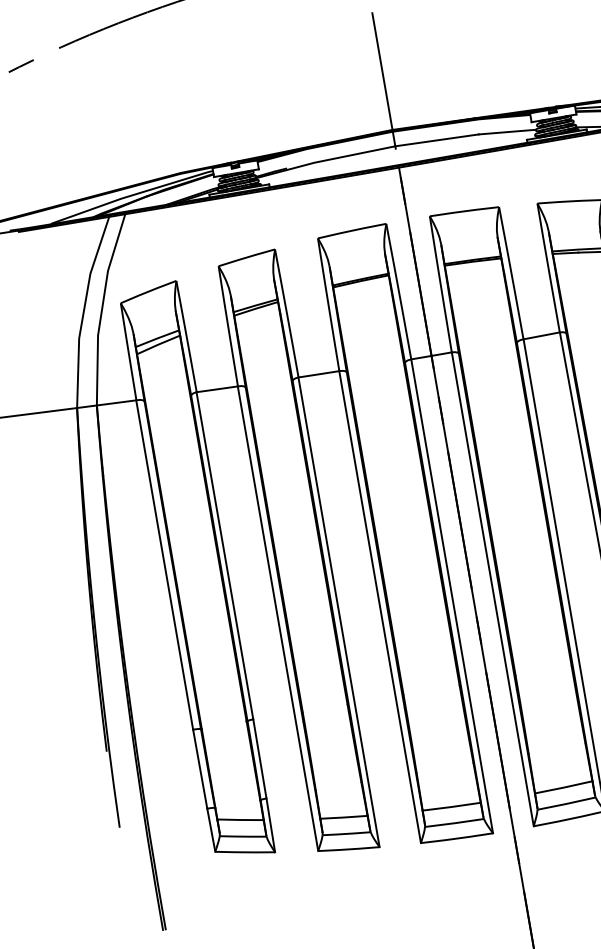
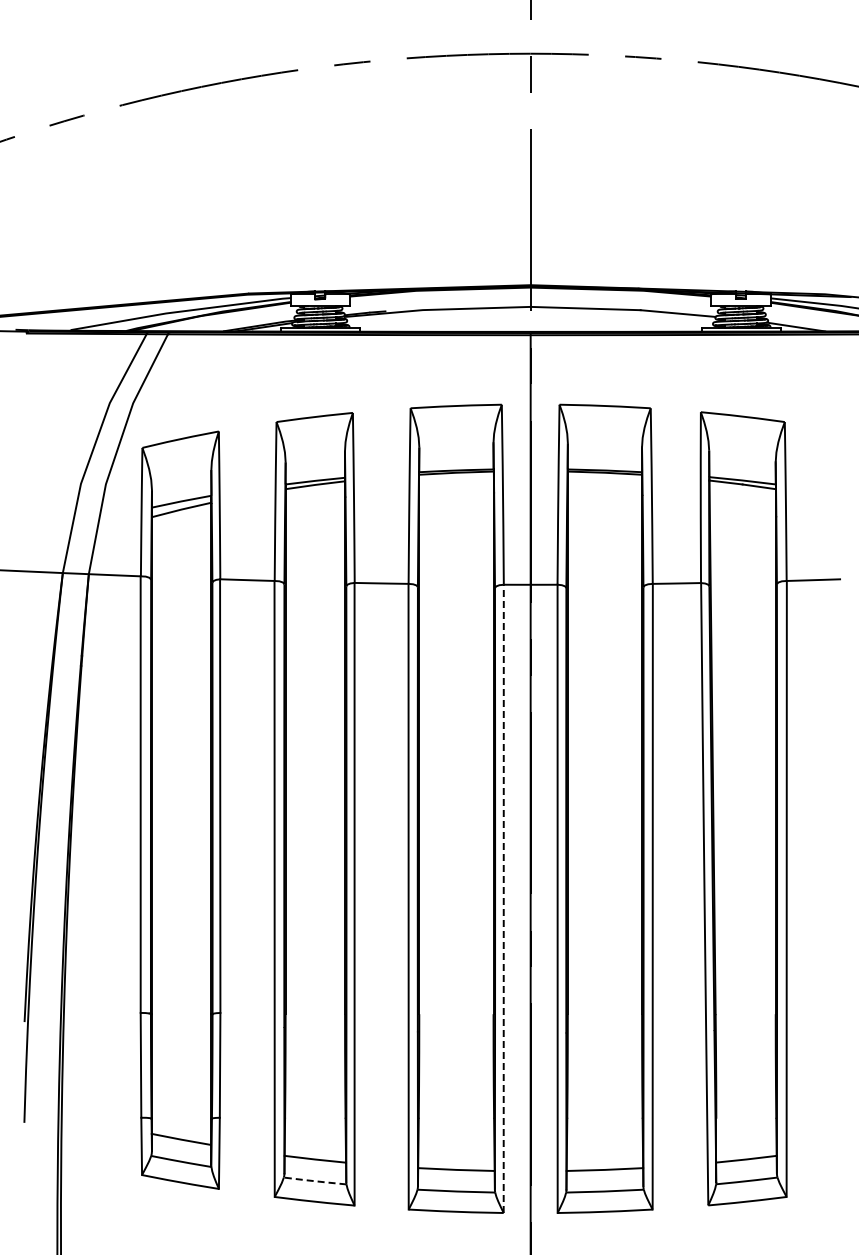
line: (451, 596) -> (503, 898), solid -> dashed
line: (346, 834) -> (314, 1181), solid -> dashed

